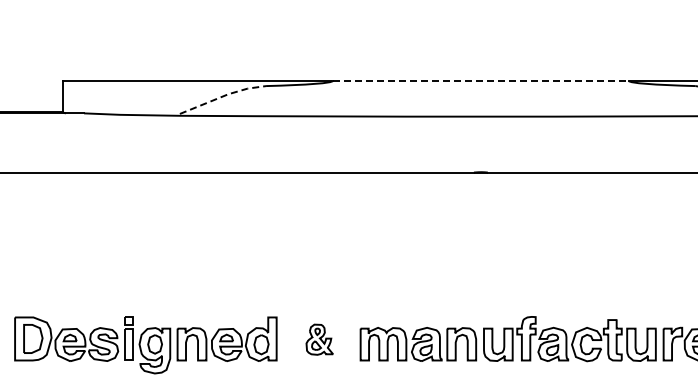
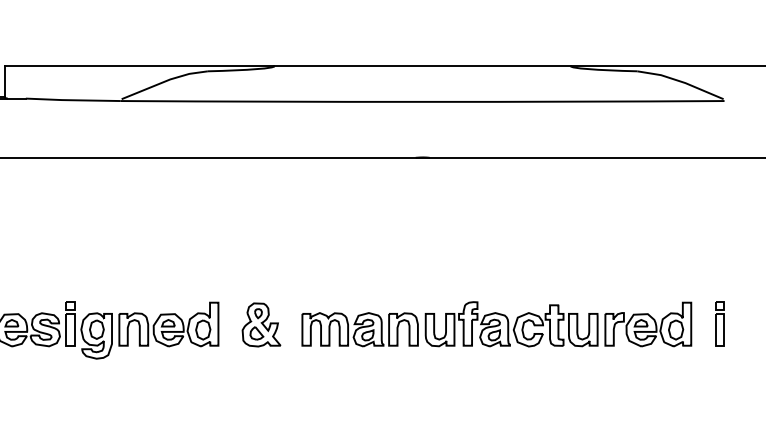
line: (481, 81) -> (423, 66), dashed -> solid
line: (222, 96) -> (164, 81), dashed -> solid
part: (319, 339) -> (261, 324), size x1.43

